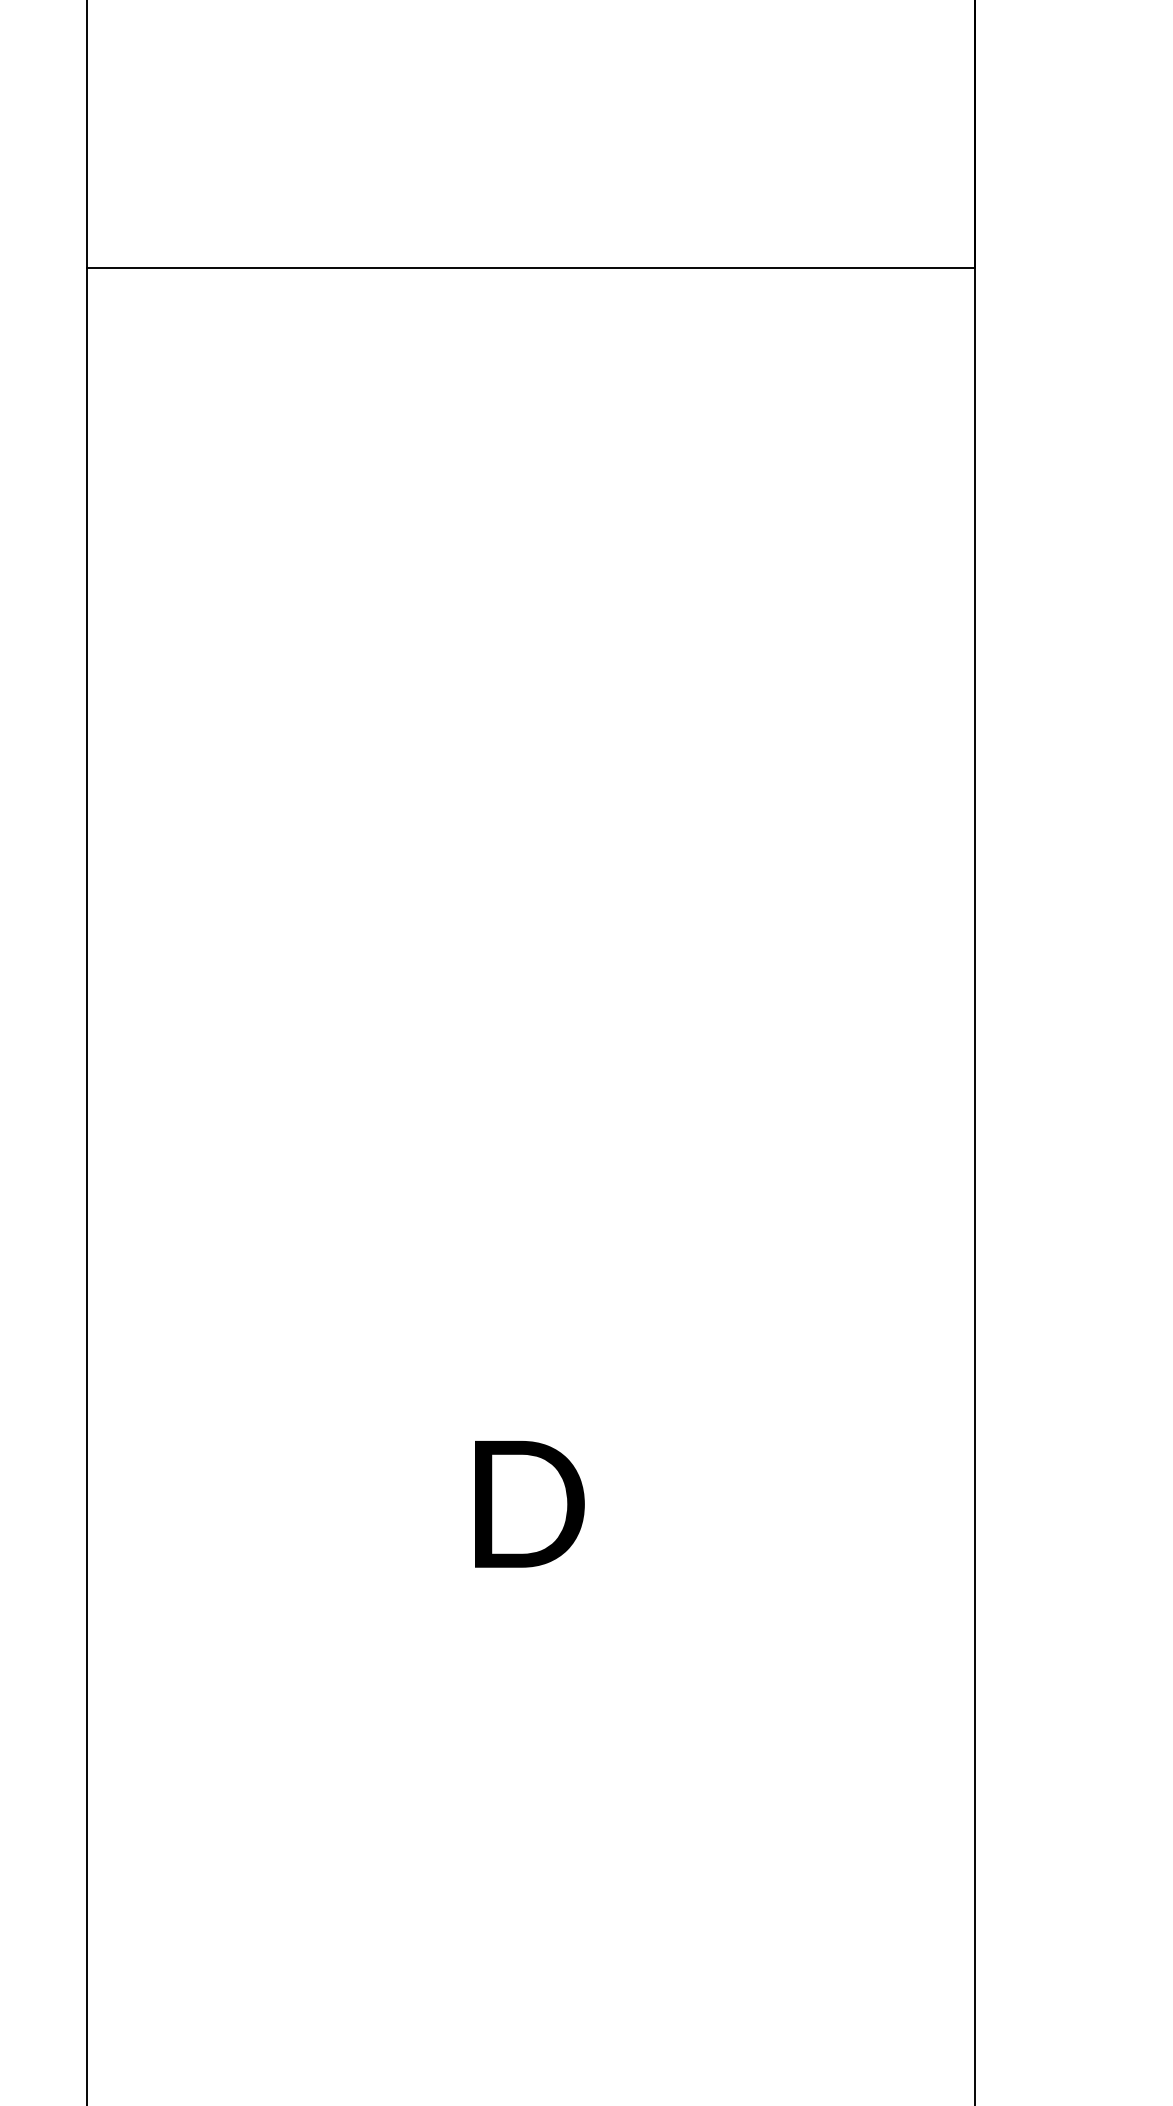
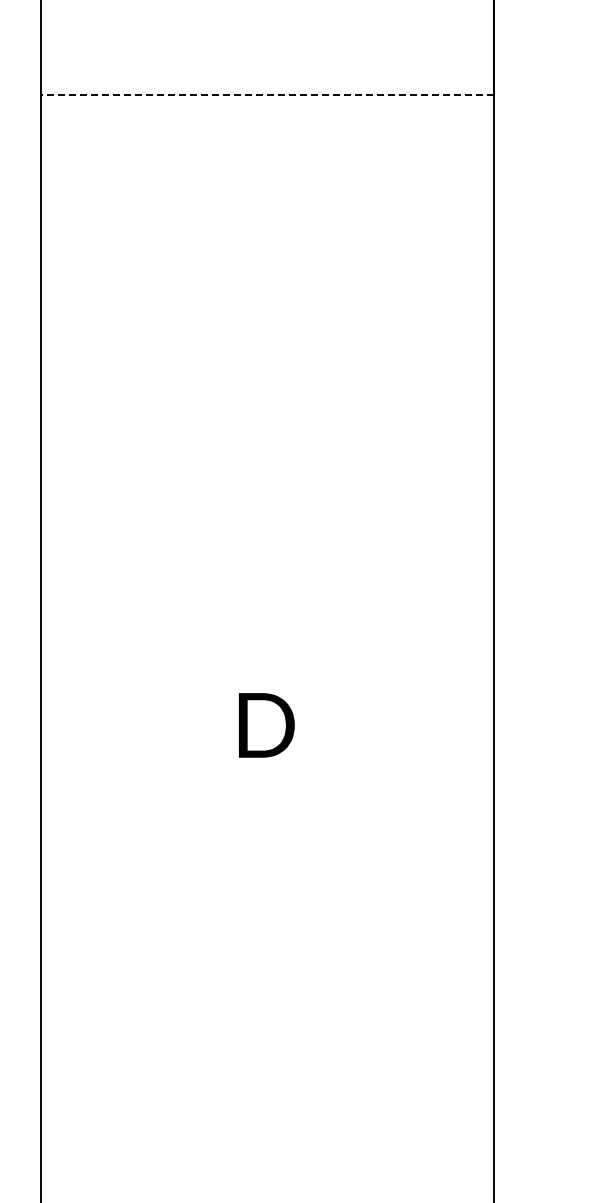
line: (529, 268) -> (266, 95), solid -> dashed

